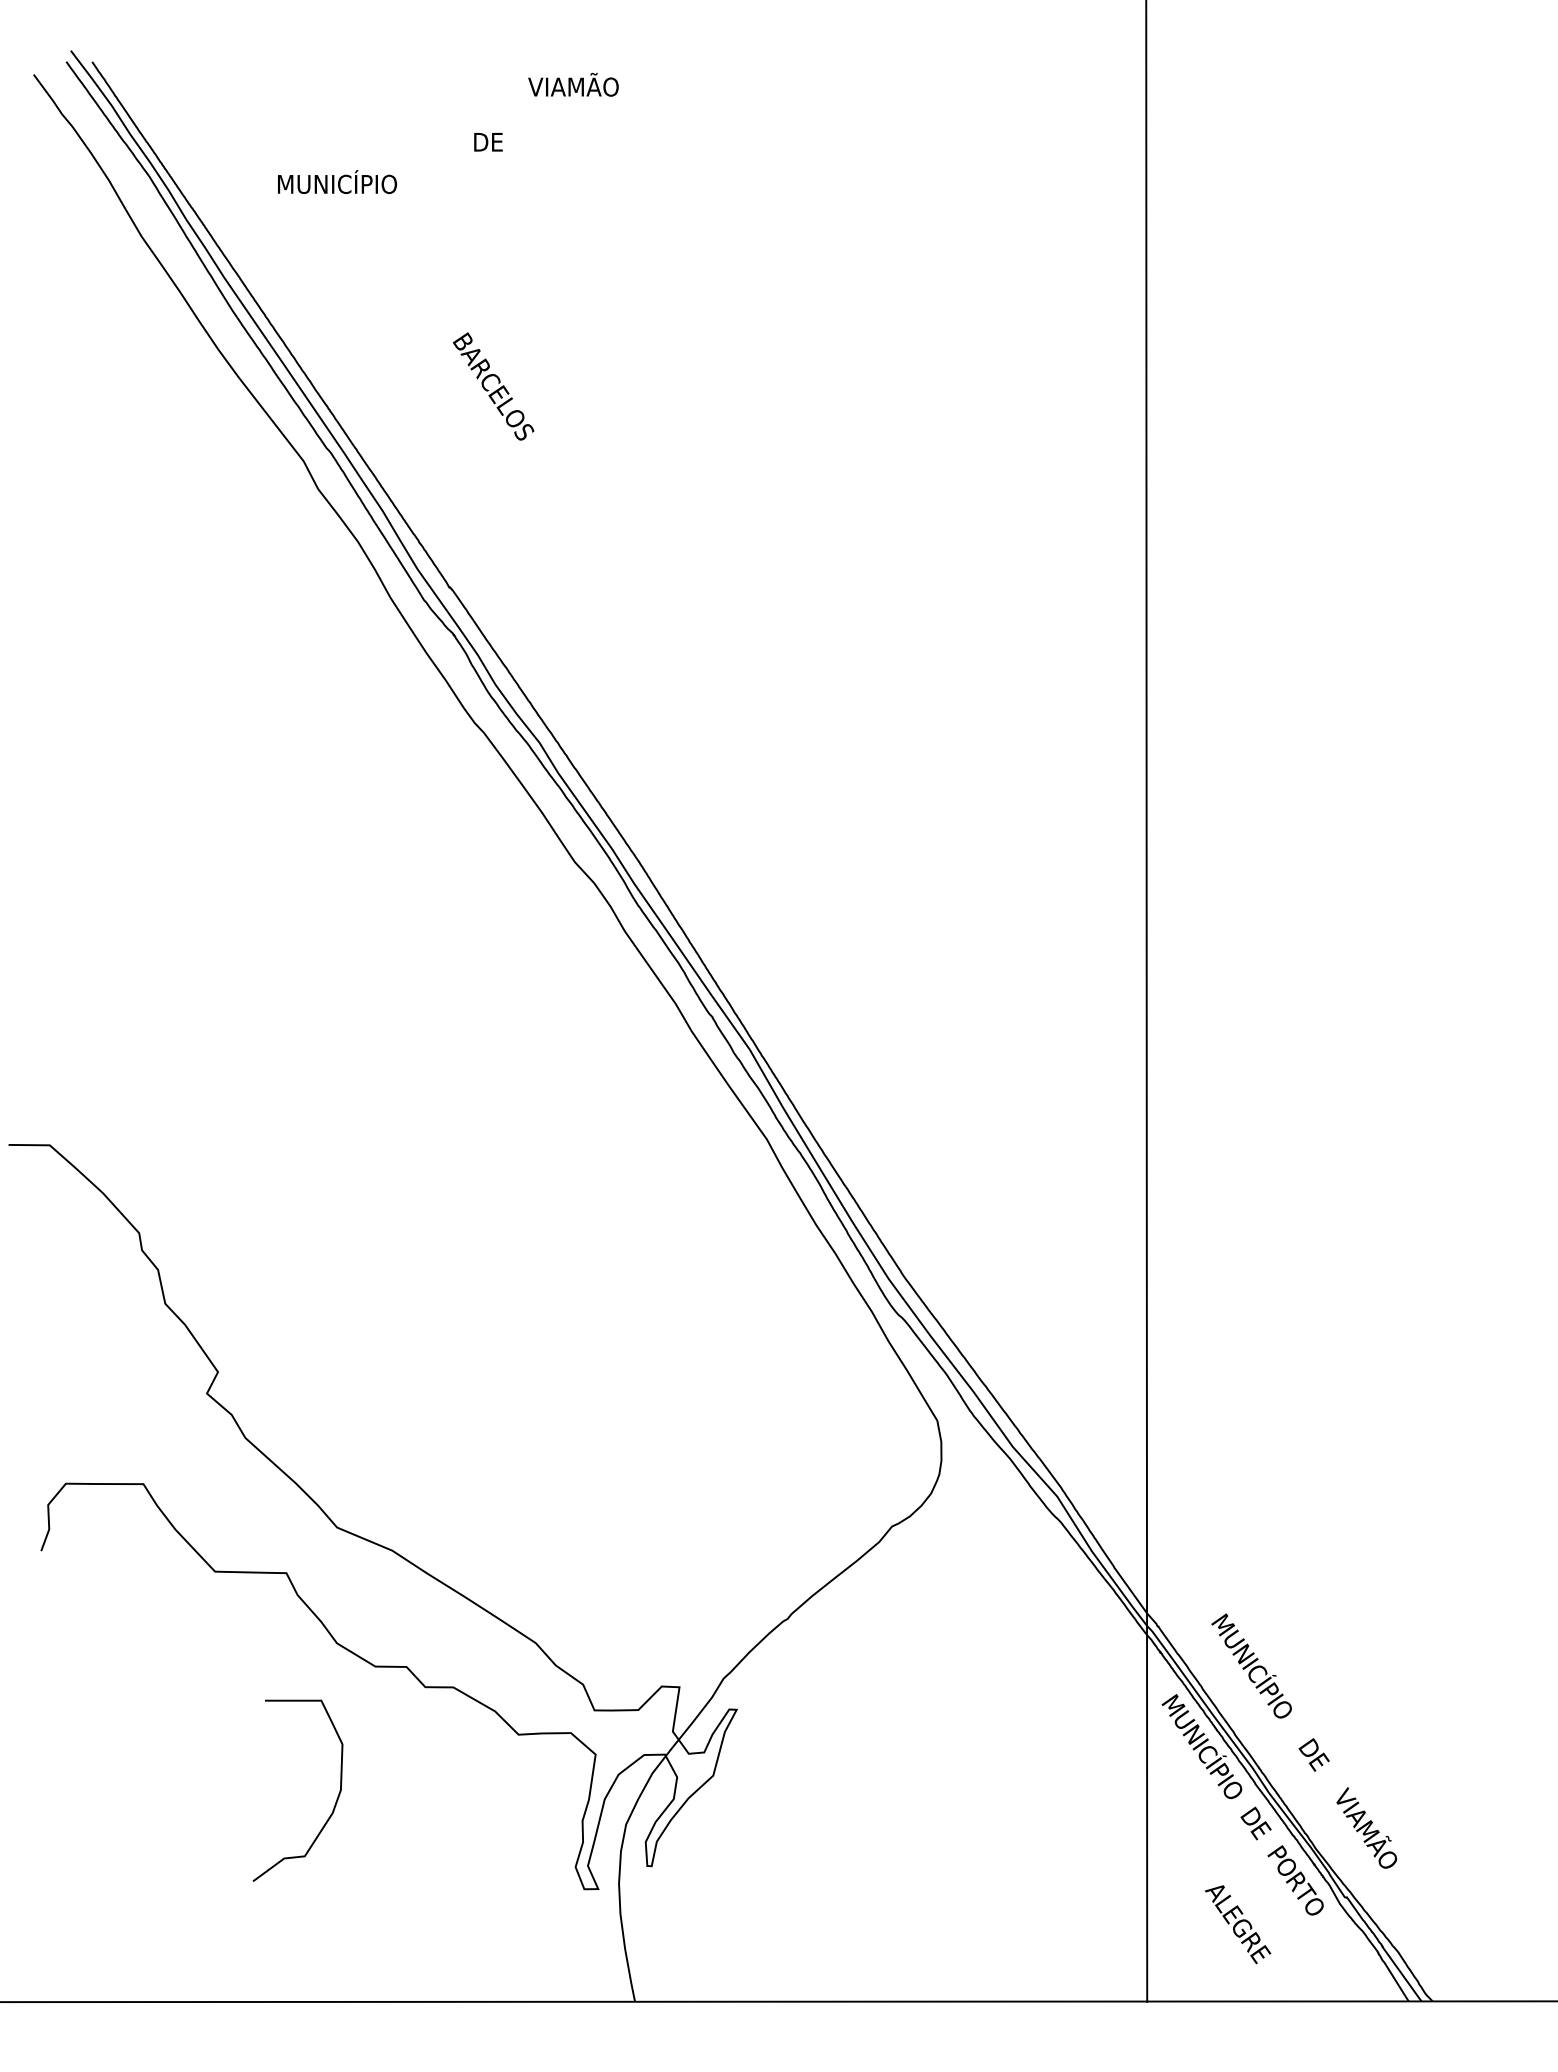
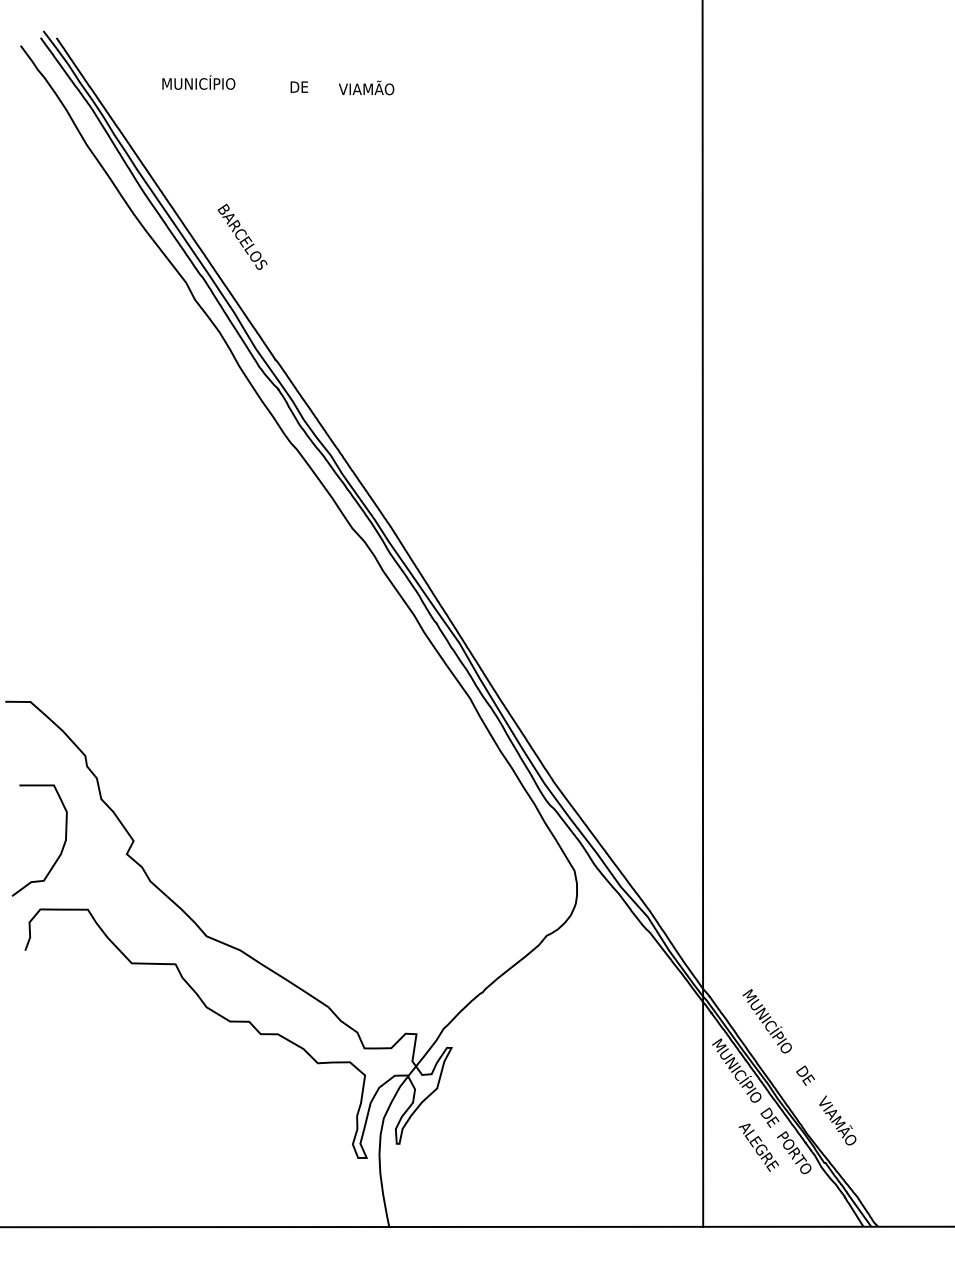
text: (573, 84) -> (366, 87), moved
text: (336, 181) -> (198, 82), moved
text: (493, 385) -> (242, 236), moved
curve: (335, 1800) -> (62, 846), moved
text: (1237, 1924) -> (758, 1147), moved

